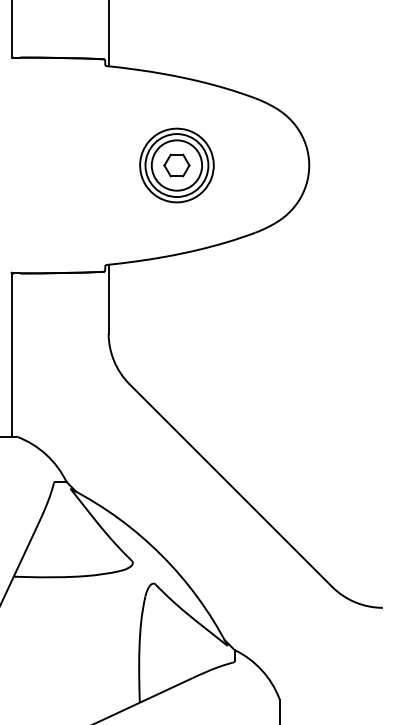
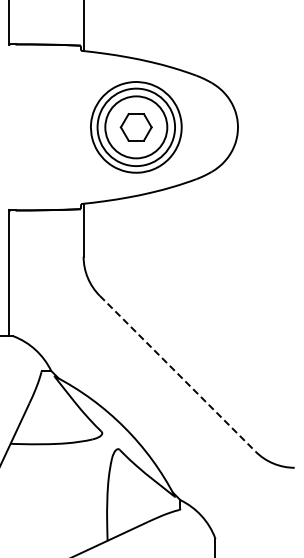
part: (176, 165) -> (135, 127), size x1.6
line: (231, 486) -> (178, 374), solid -> dashed

